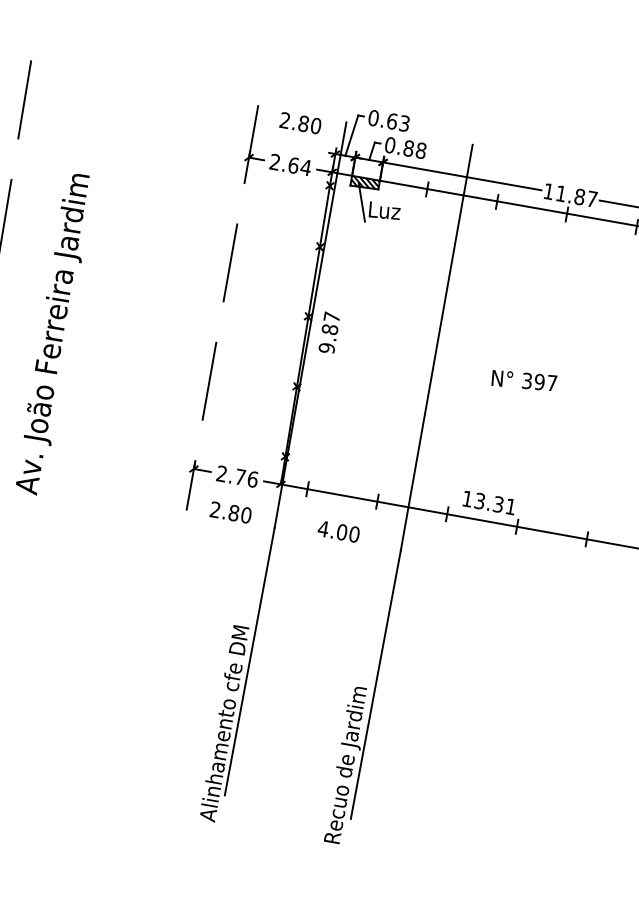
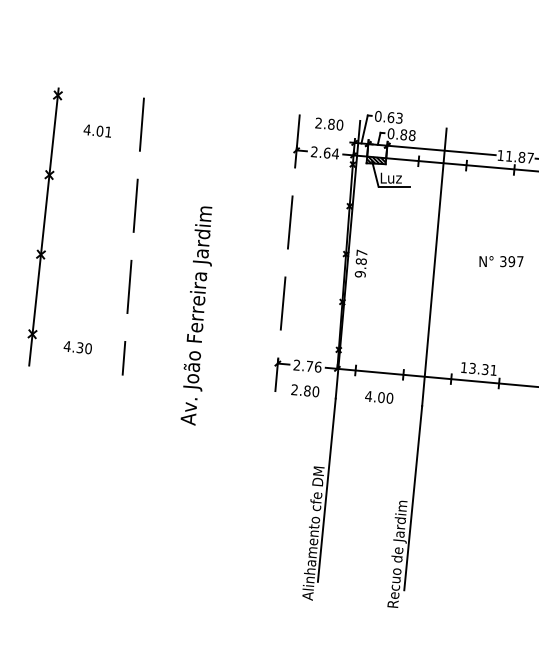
line: (386, 223) -> (393, 186), added
text: (52, 333) -> (196, 315), moved
text: (524, 380) -> (501, 261), moved

